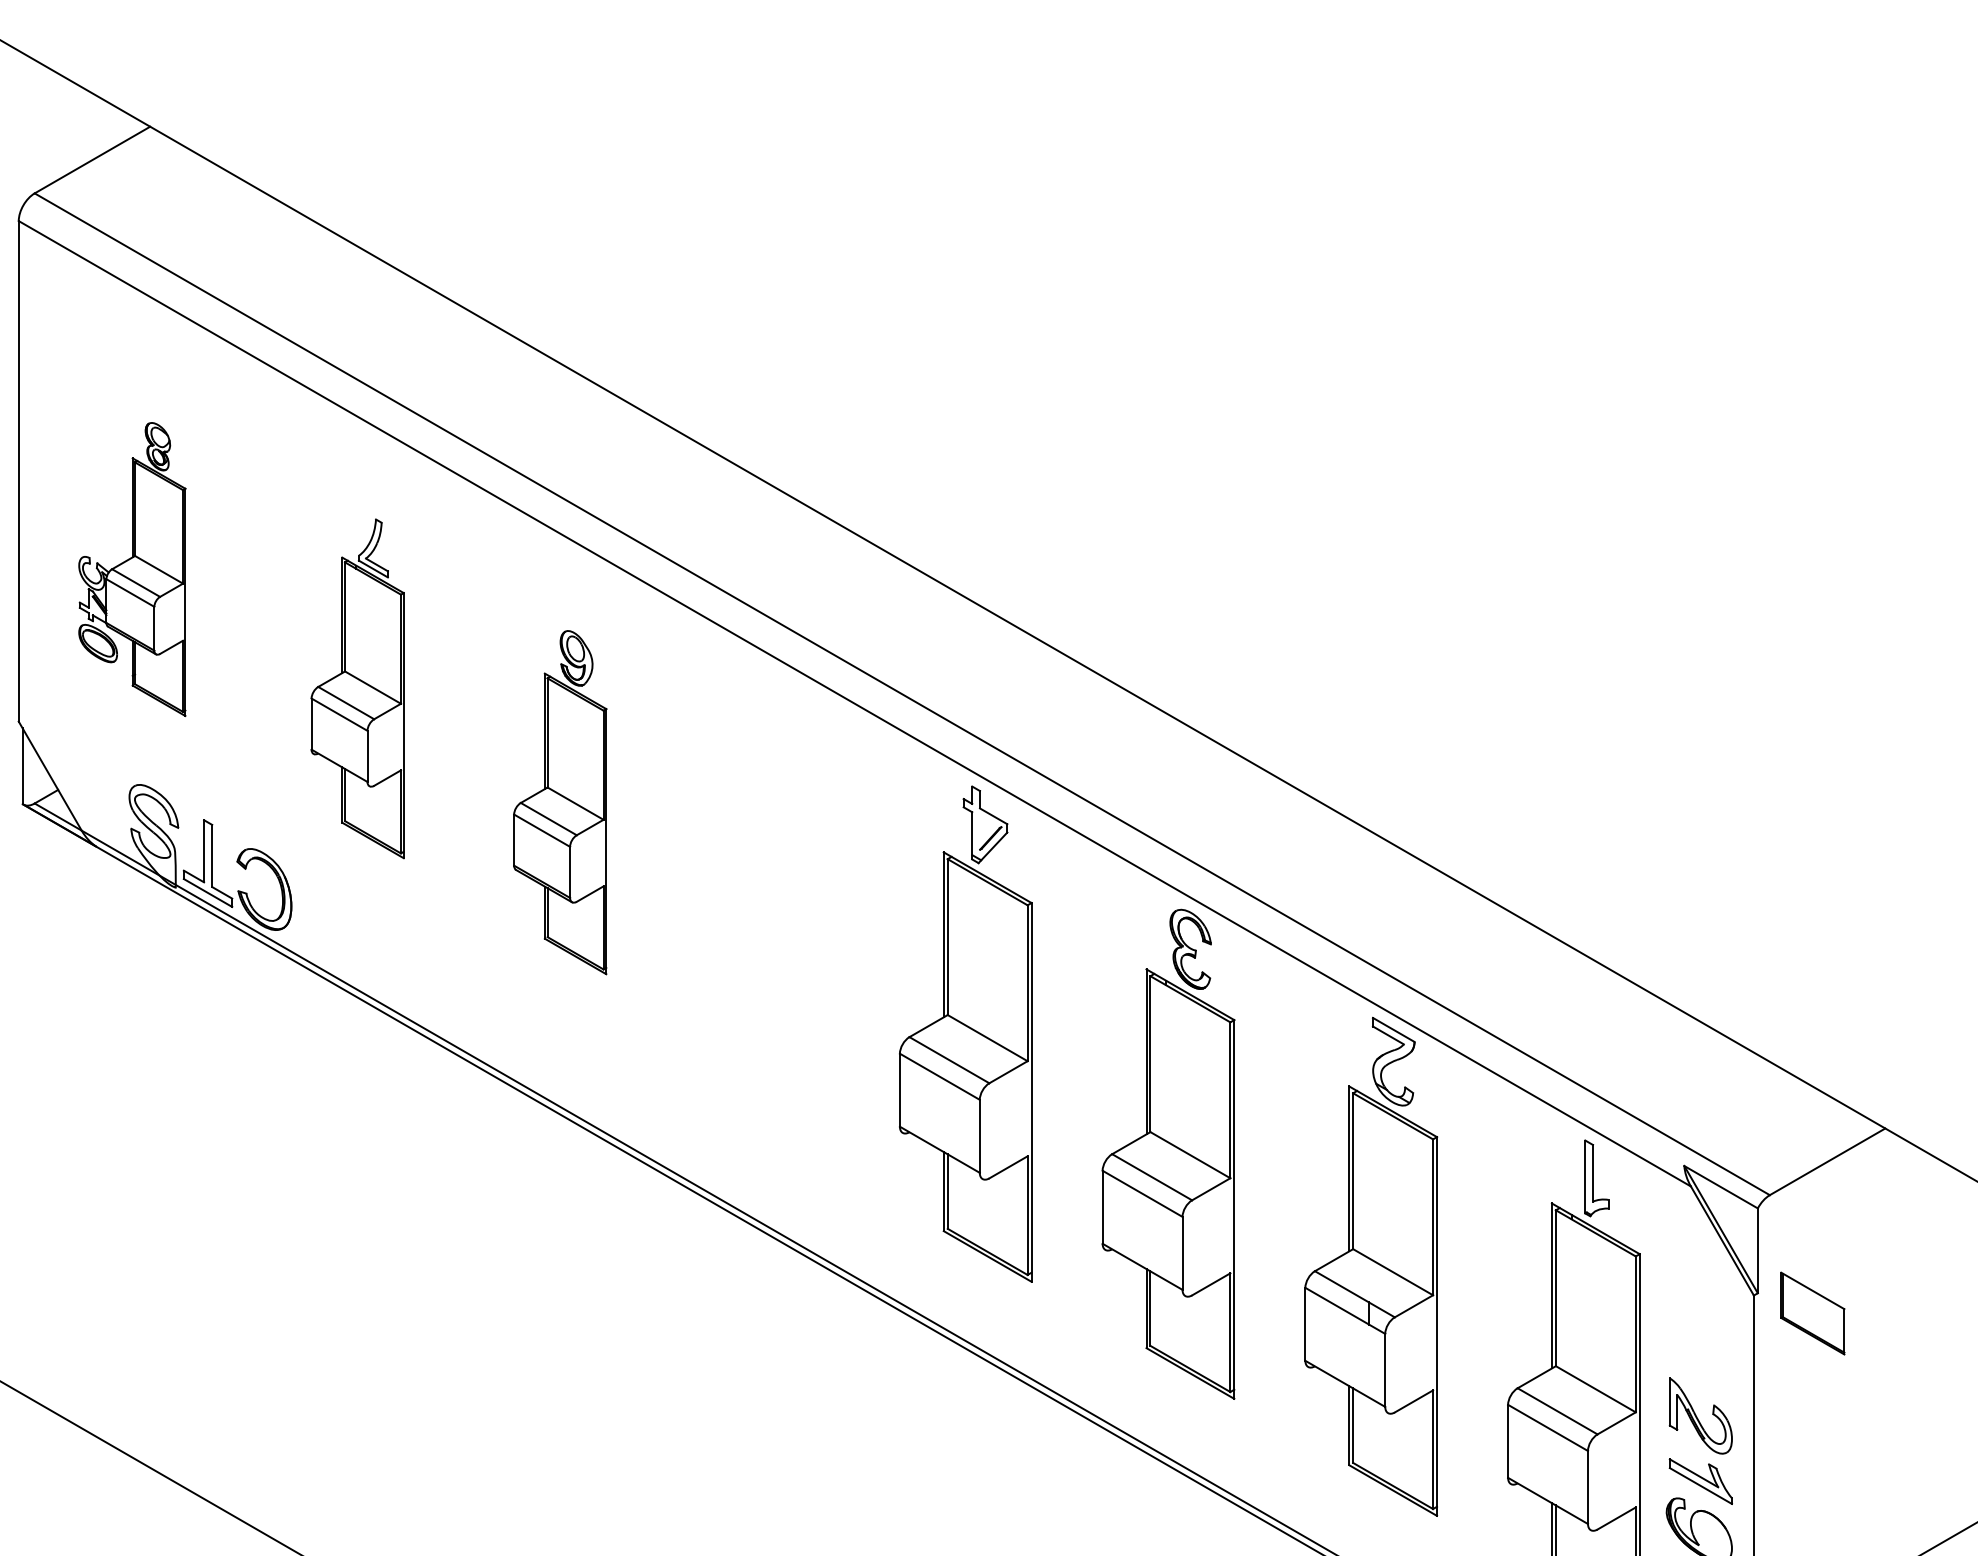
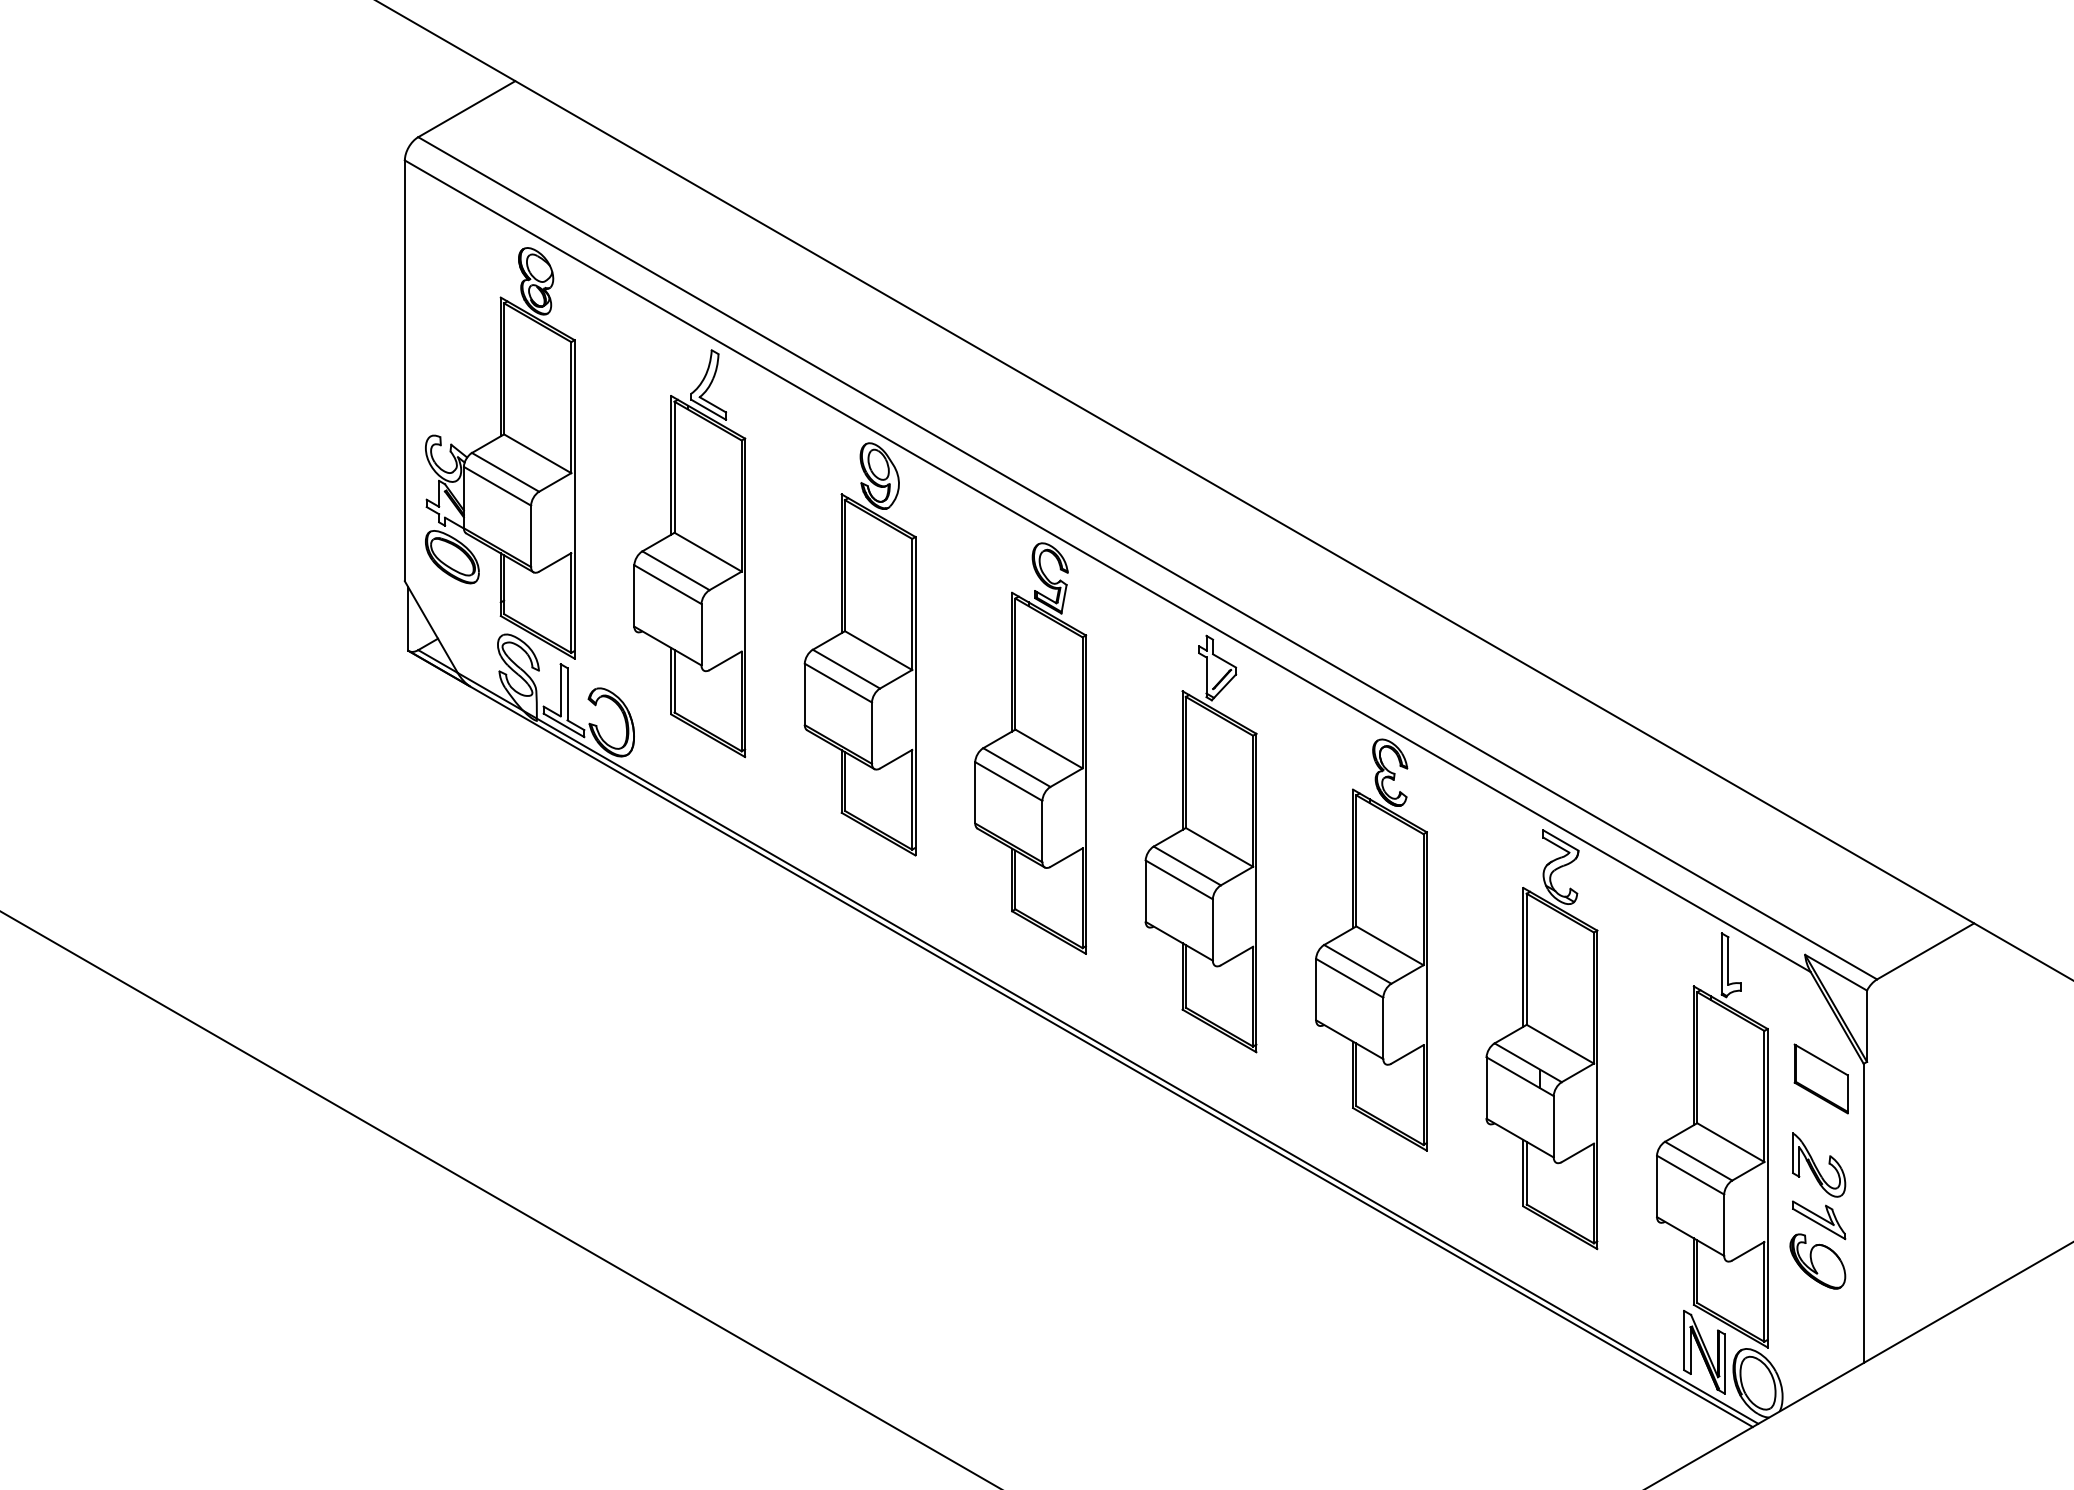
part: (132, 569) -> (500, 453), size x1.67
part: (357, 688) -> (689, 553), size x1.43
part: (559, 802) -> (859, 649), size x1.43
part: (762, 920) -> (1030, 748), added
part: (1811, 1312) -> (1820, 1078), moved

